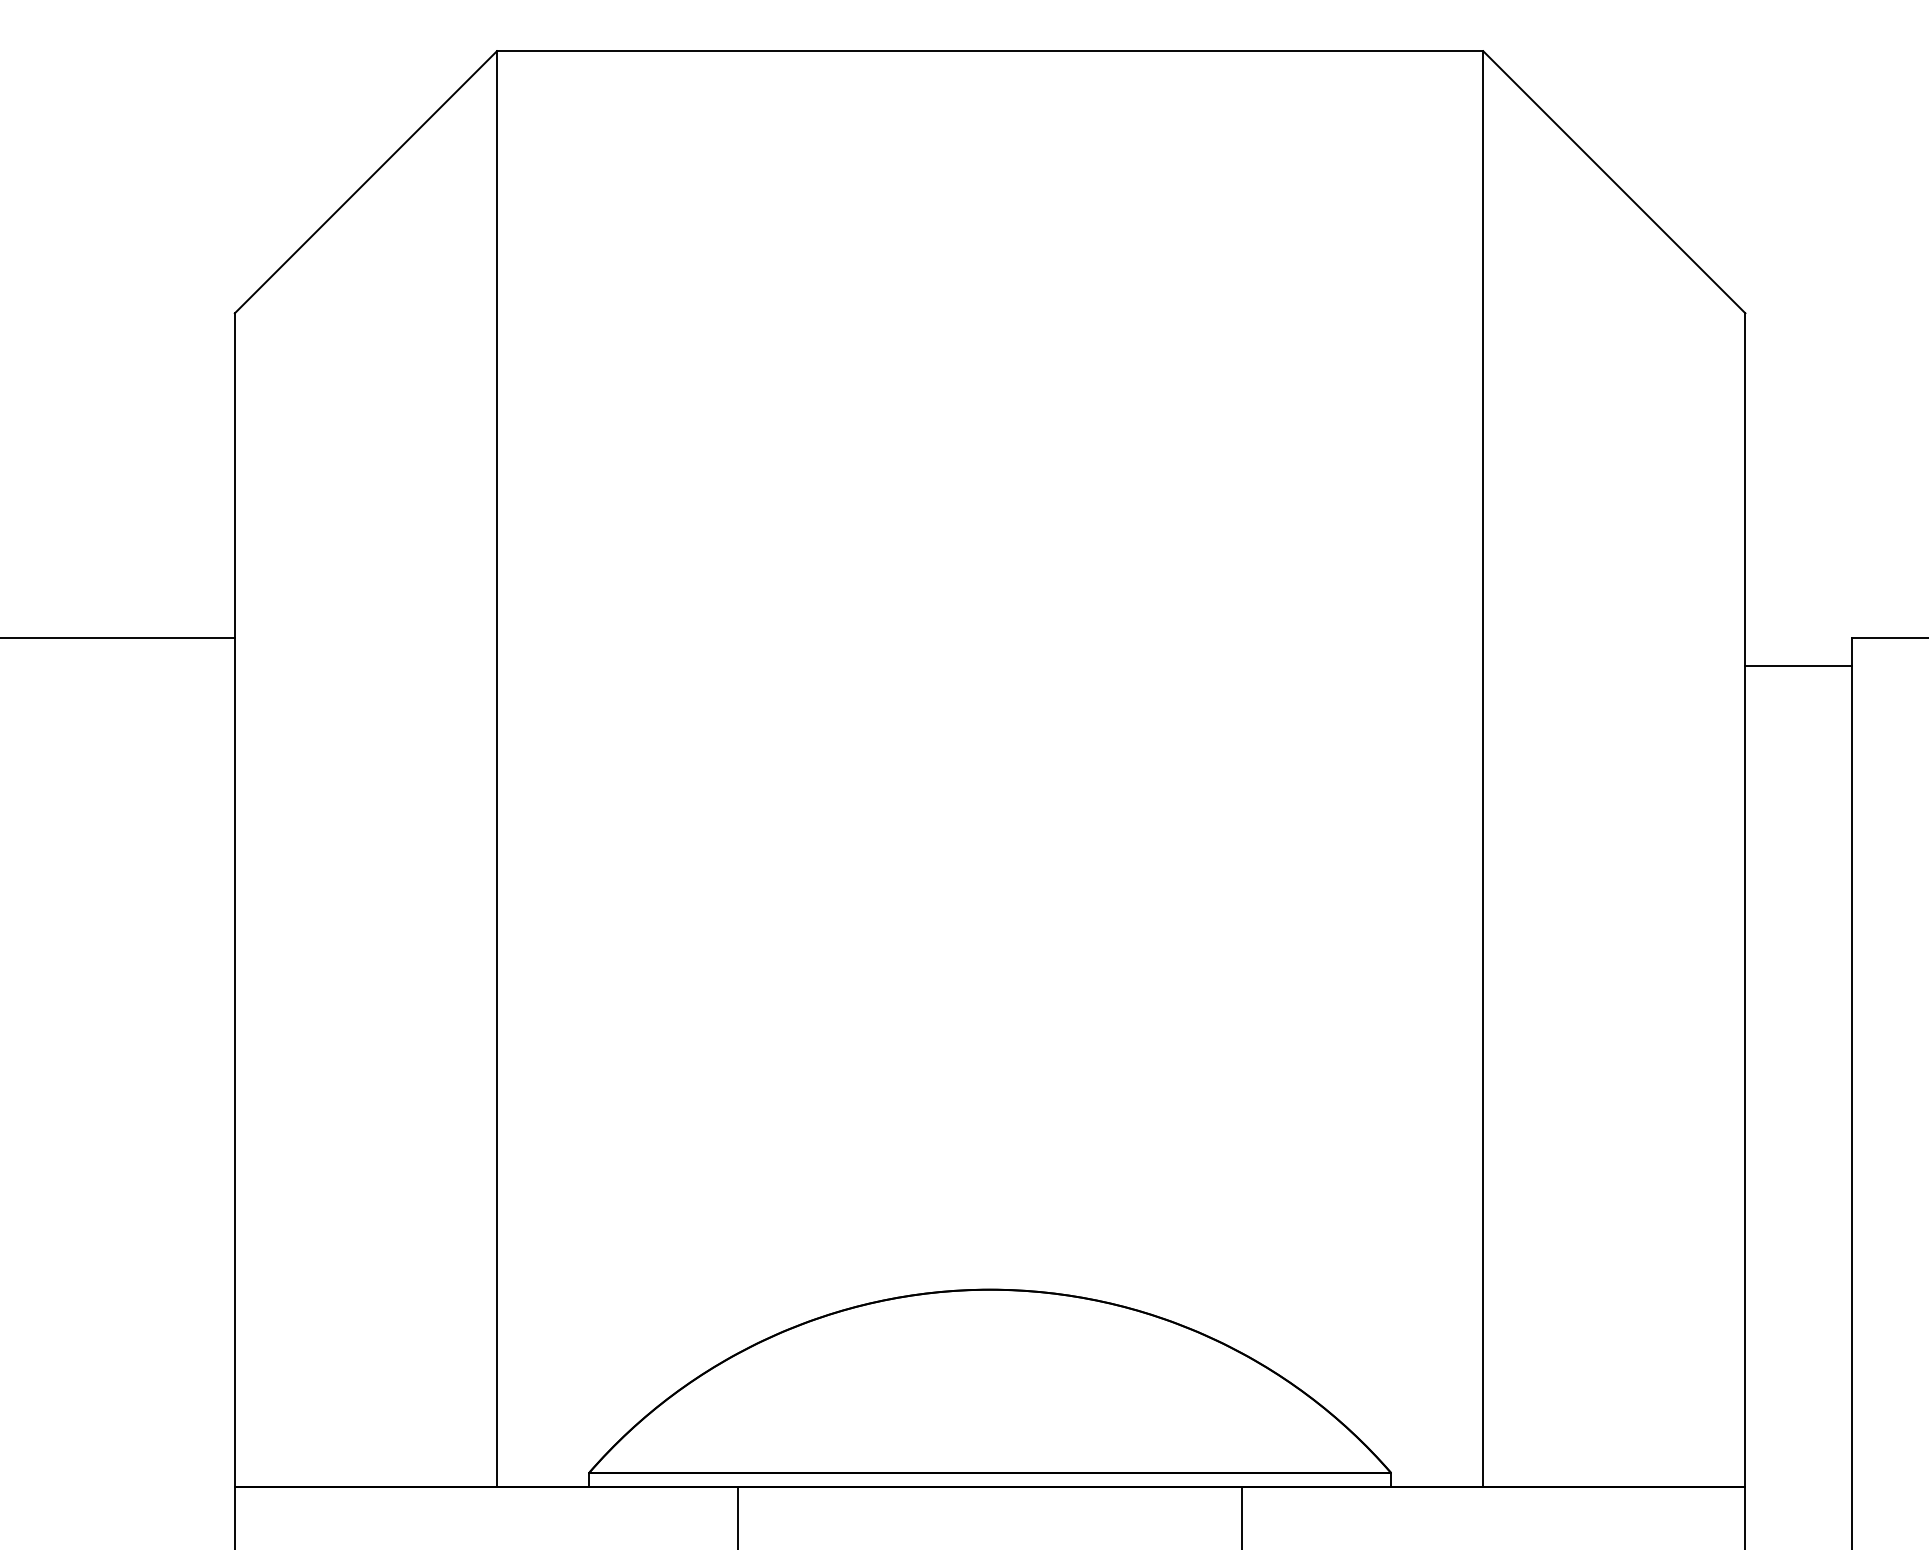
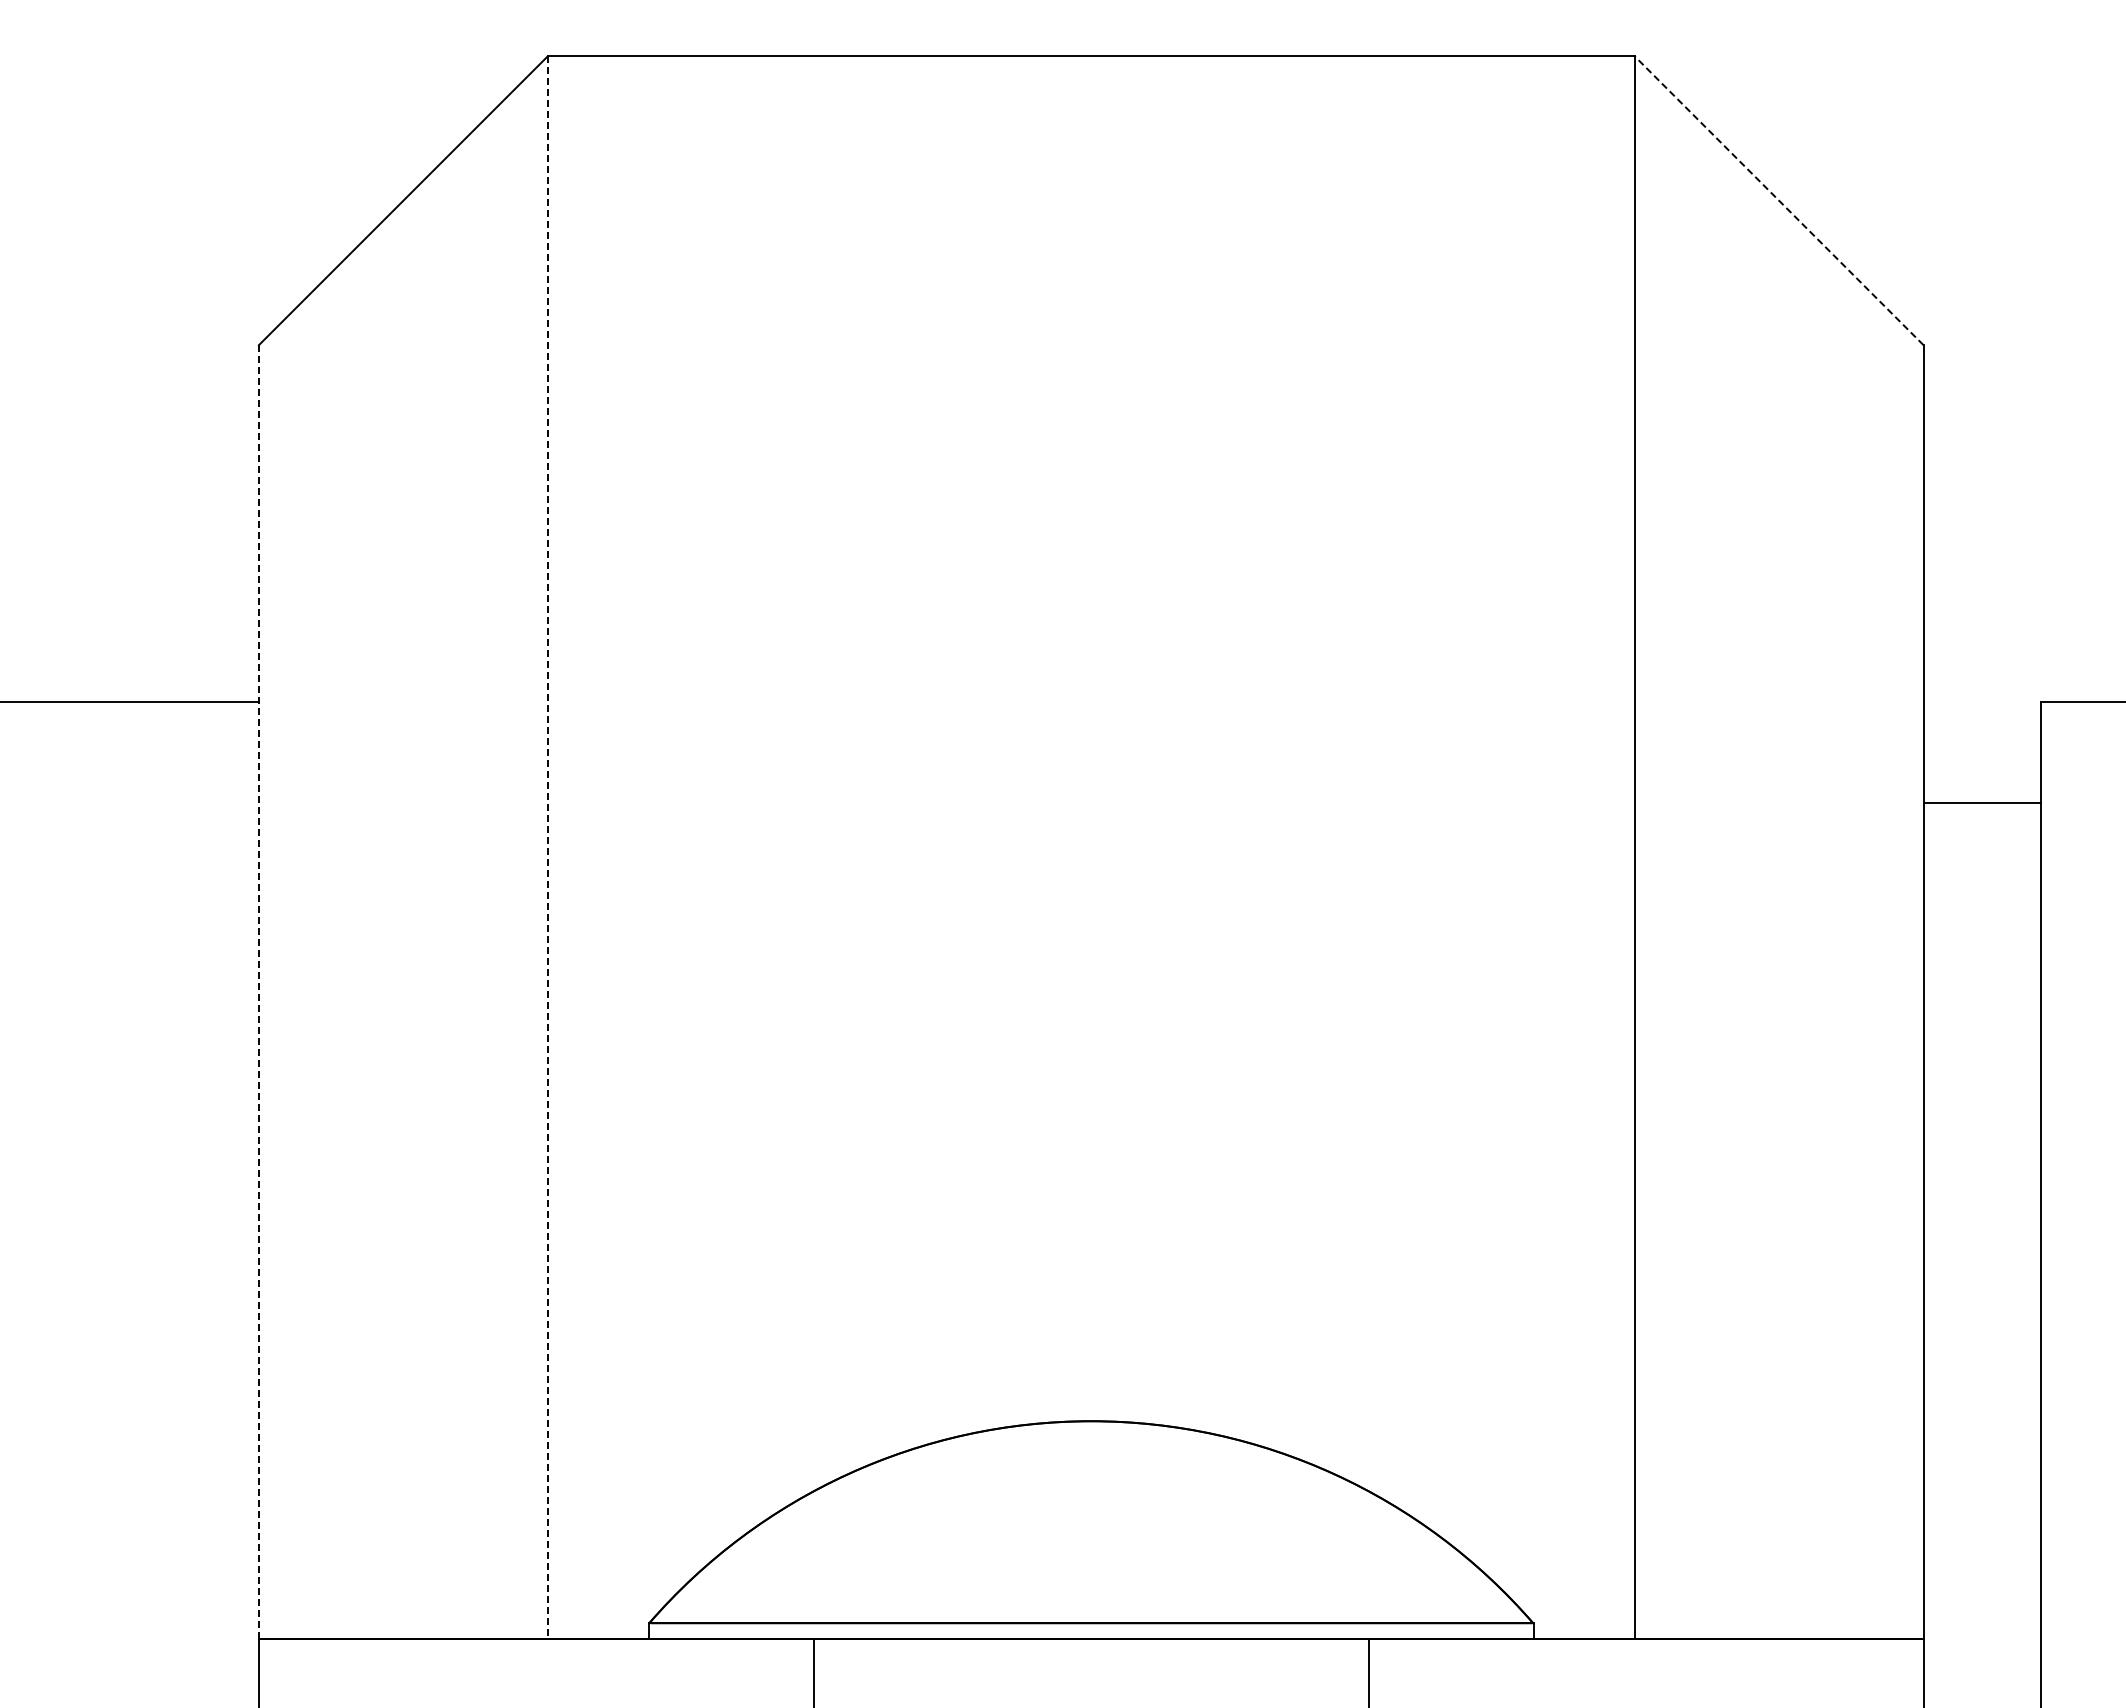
line: (1613, 182) -> (1778, 200), solid -> dashed
line: (1797, 666) -> (1981, 803), moved
line: (496, 770) -> (547, 848), solid -> dashed
line: (234, 900) -> (258, 992), solid -> dashed

